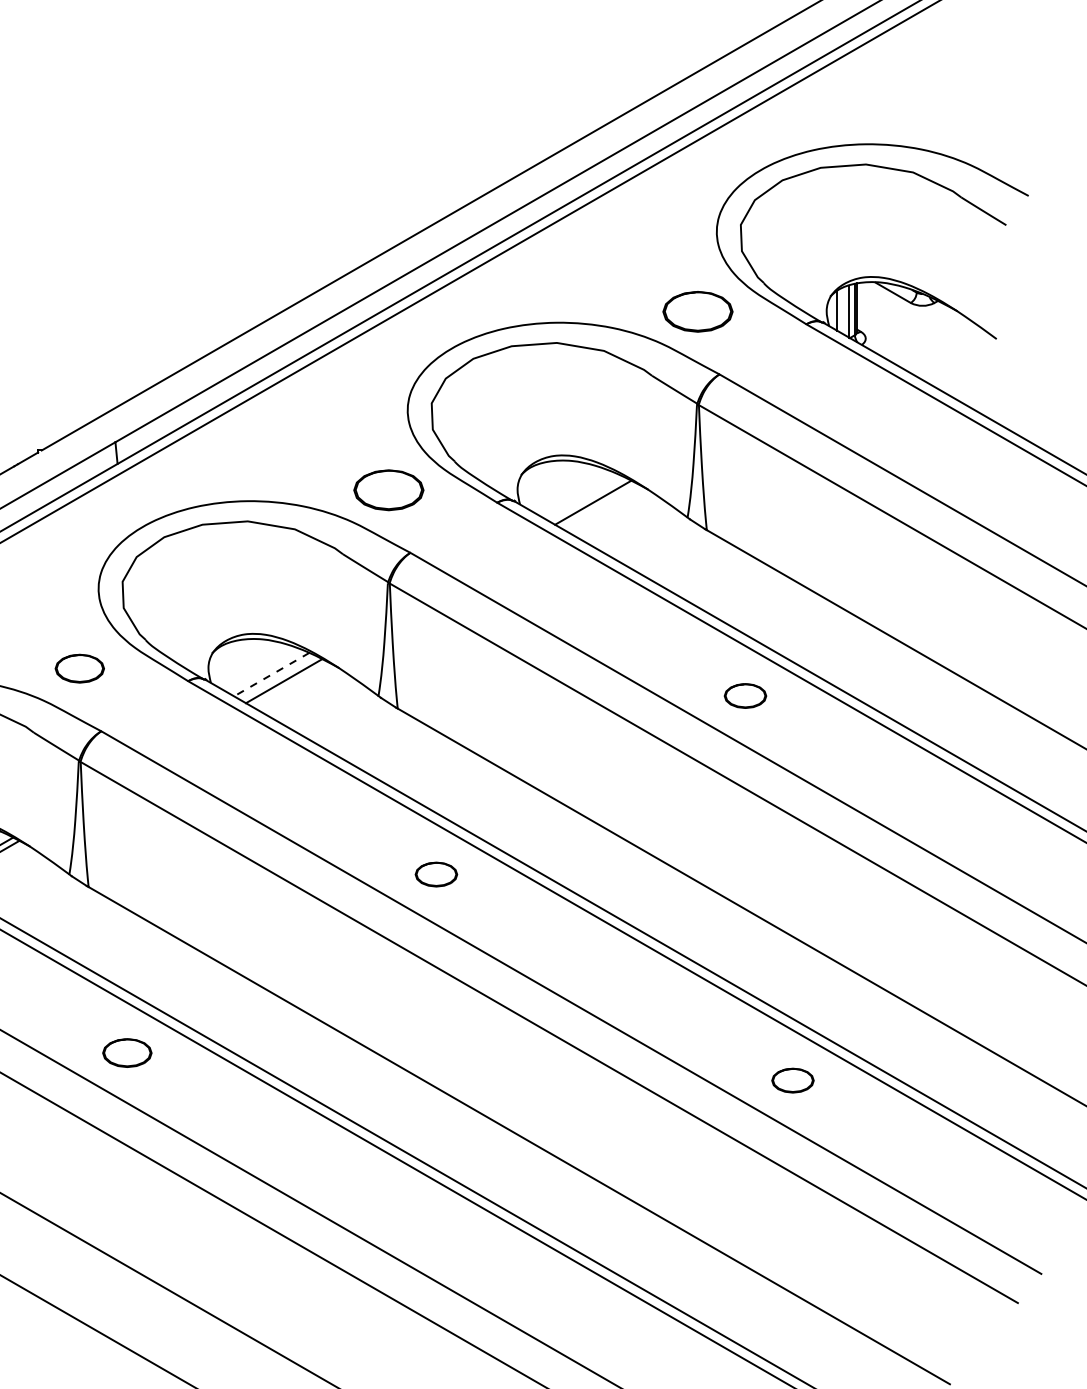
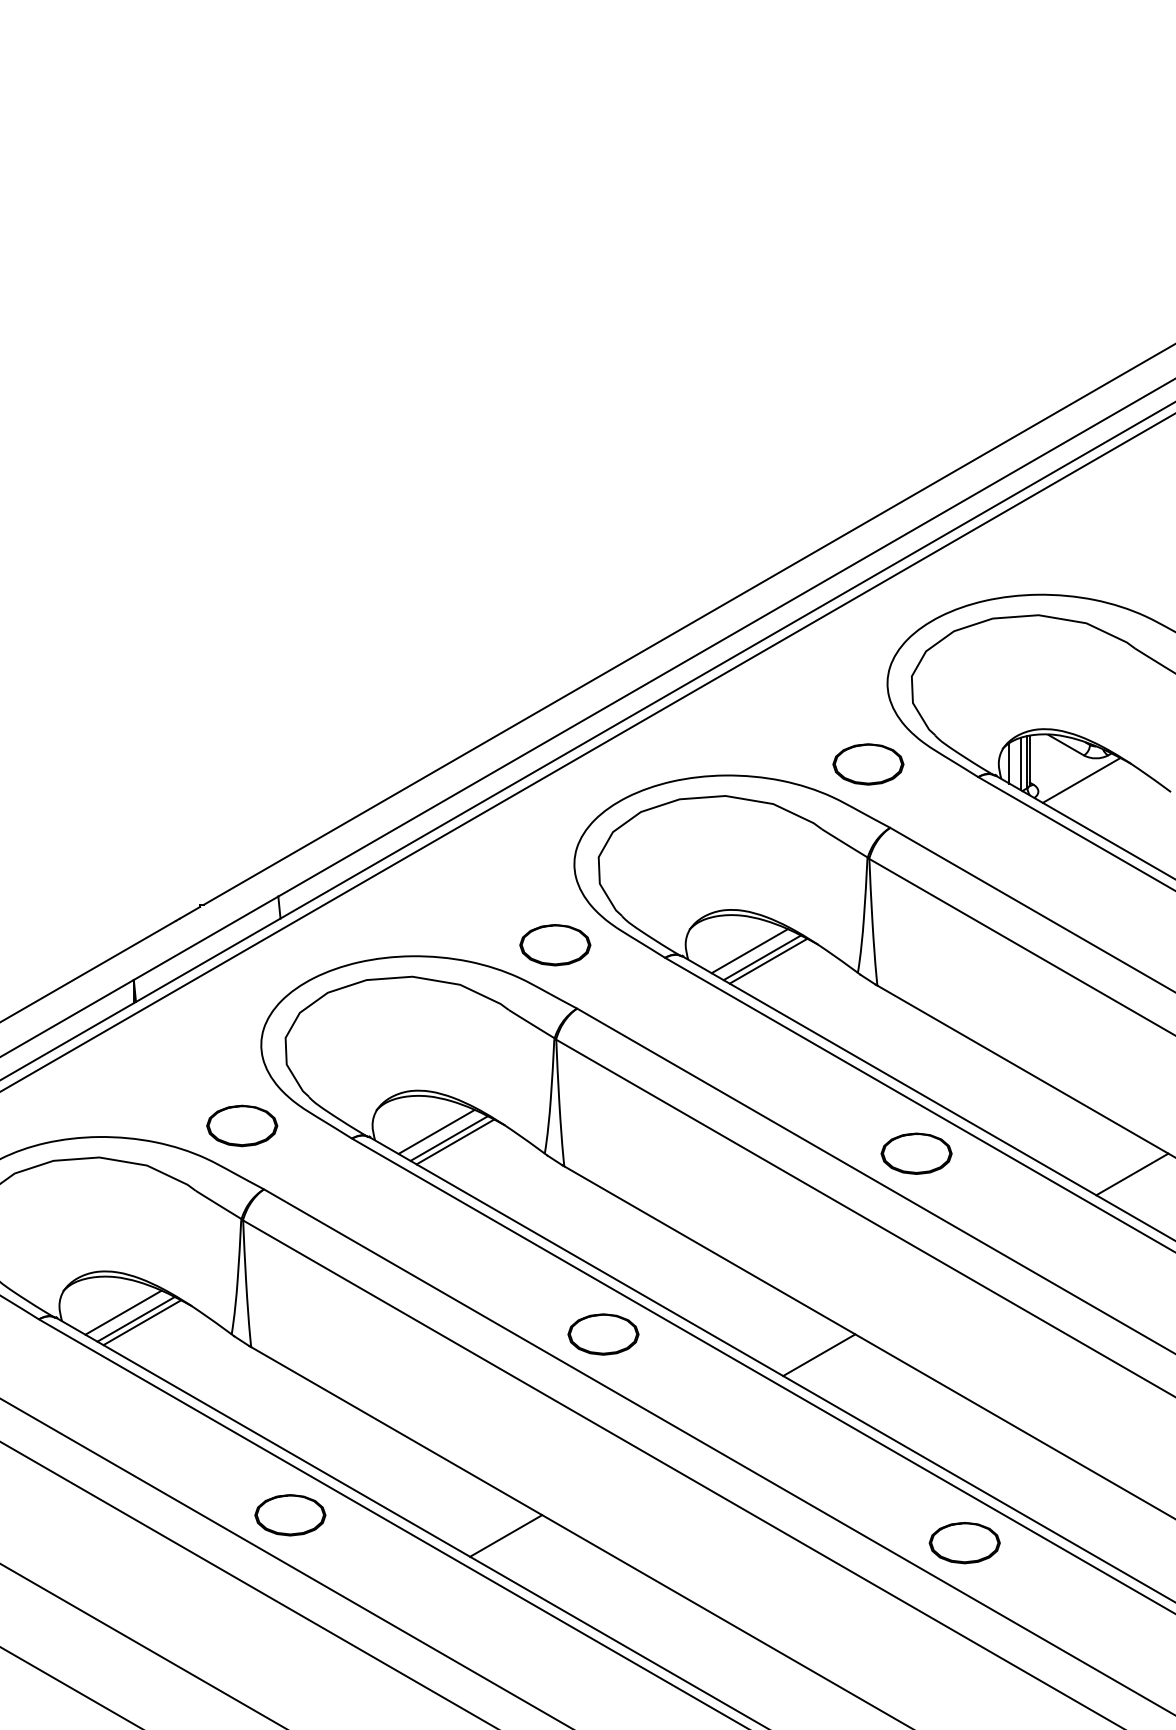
line: (908, 327) -> (1081, 780), added
line: (580, 496) -> (749, 951), added
line: (599, 505) -> (768, 960), added
part: (80, 668) -> (242, 1125), size x1.43
line: (271, 675) -> (436, 1132), dashed -> solid
line: (289, 684) -> (454, 1141), added
part: (745, 695) -> (916, 1153), size x1.67
line: (958, 716) -> (1132, 1174), added
part: (436, 874) -> (603, 1334), size x1.67
line: (649, 895) -> (819, 1355), added
part: (127, 1053) -> (290, 1515), size x1.43
line: (340, 1073) -> (506, 1535), added
part: (792, 1080) -> (964, 1543), size x1.67

